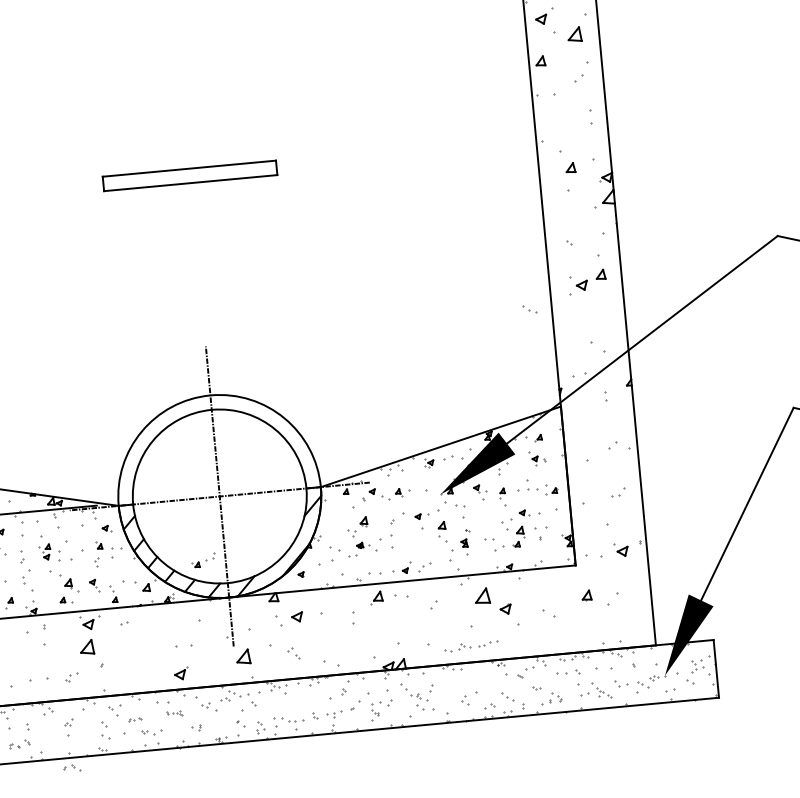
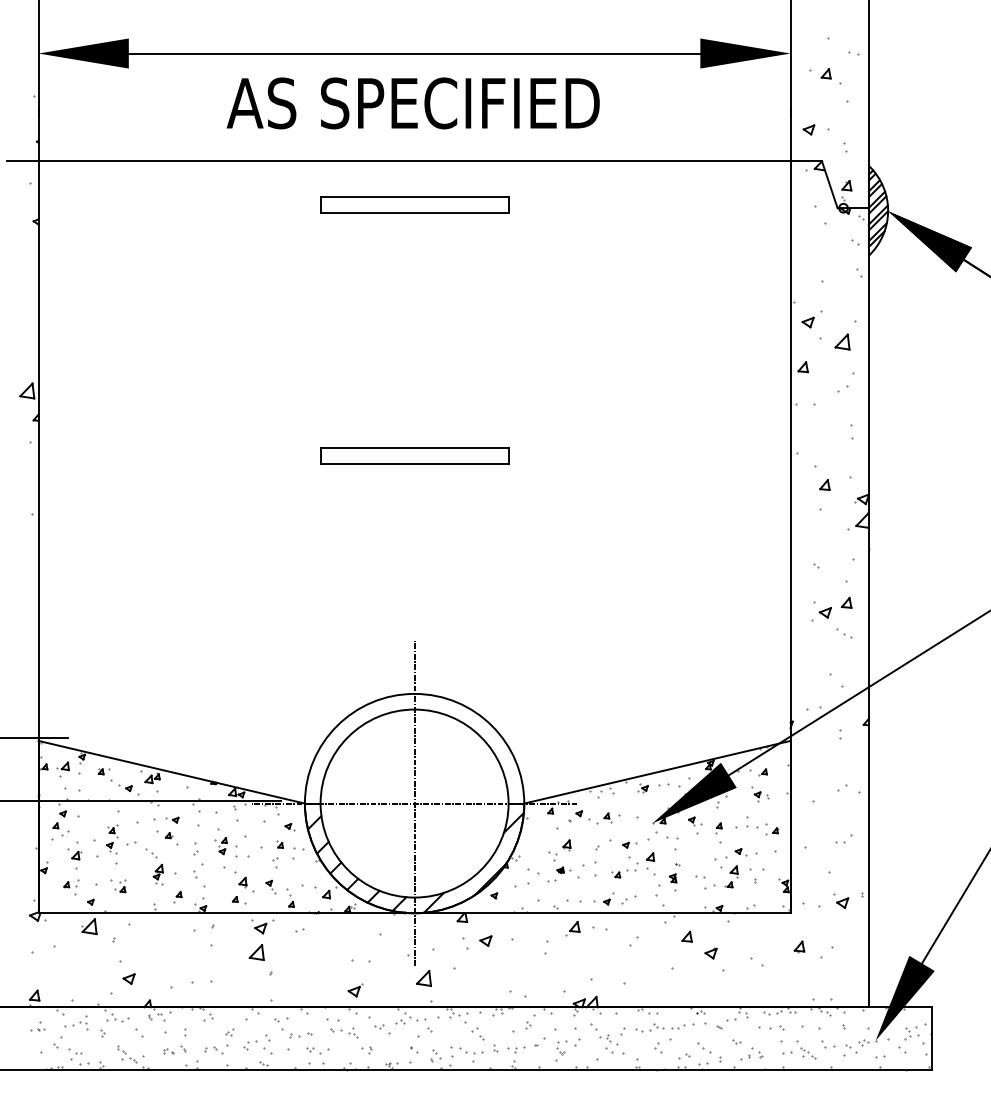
part: (529, 309) -> (844, 633), moved
part: (203, 560) -> (624, 870), moved
part: (481, 595) -> (686, 936), size x0.62
part: (471, 645) -> (664, 1027), moved
part: (292, 653) -> (477, 1033), moved
part: (71, 677) -> (250, 1045), moved
part: (174, 713) -> (344, 1032), size x1.67
part: (134, 719) -> (300, 1035), size x1.67
part: (72, 768) -> (213, 1050), moved

